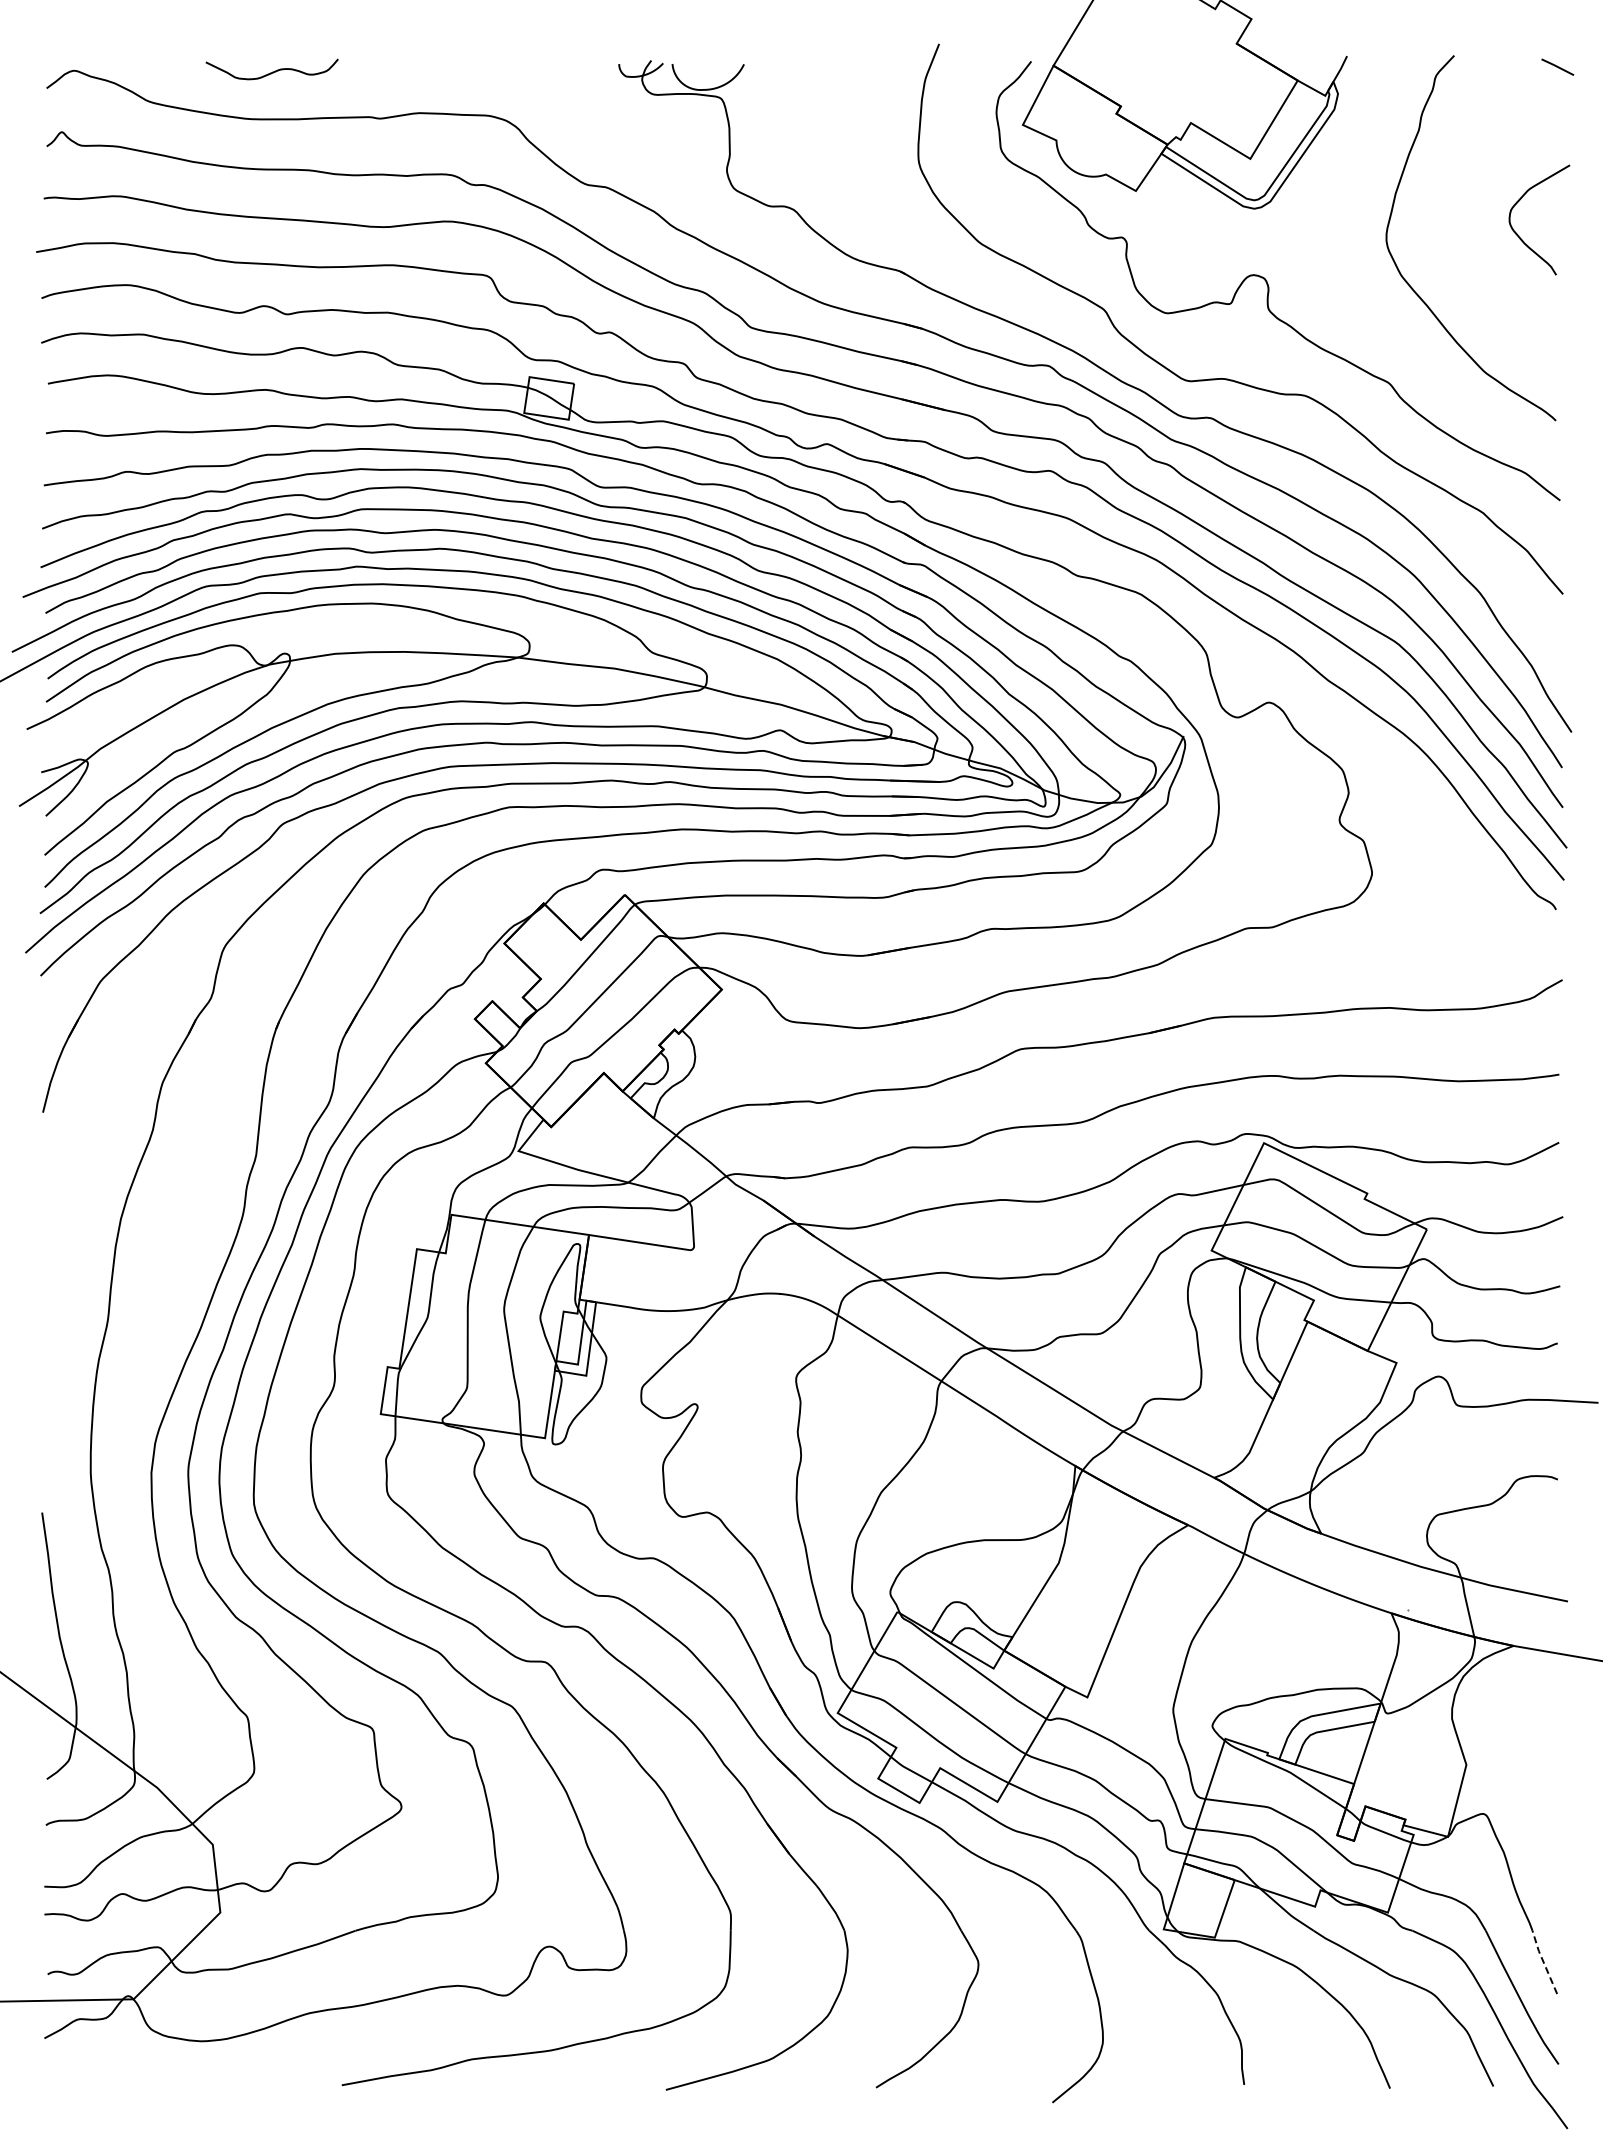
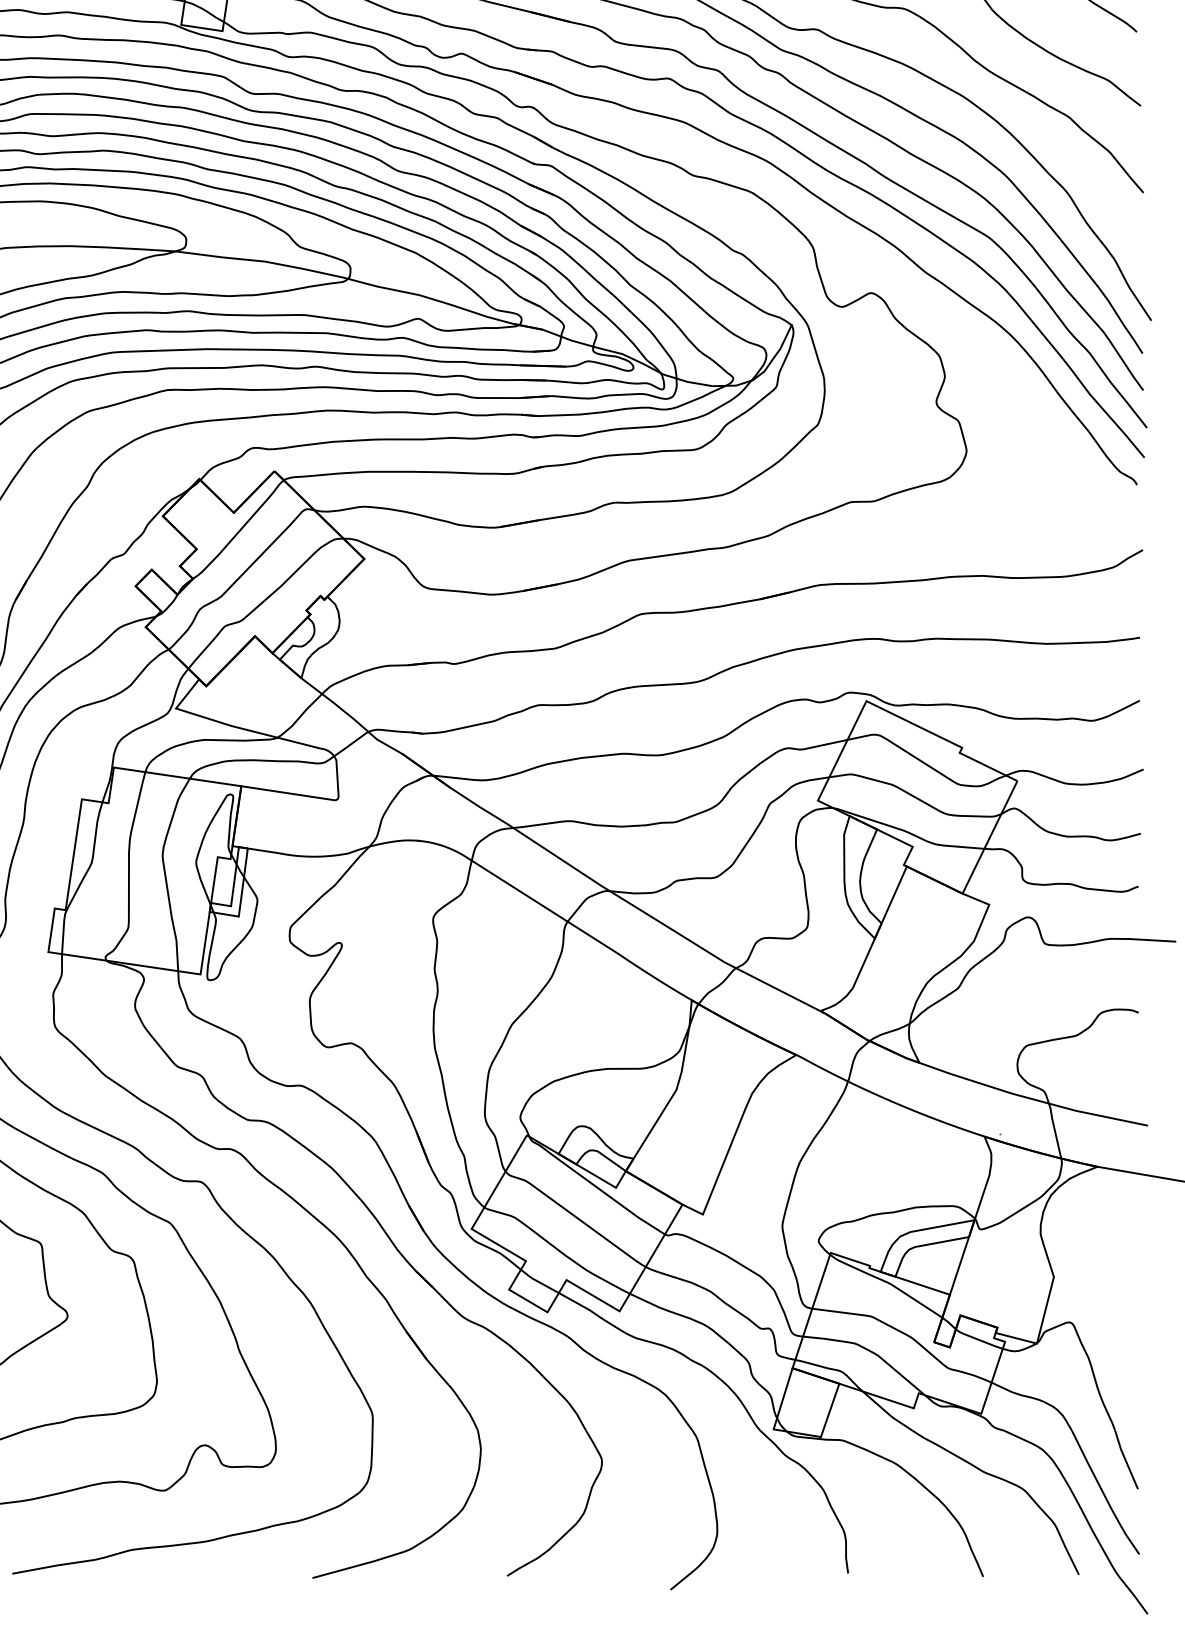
line: (1543, 1962) -> (1125, 1460), dashed -> solid

